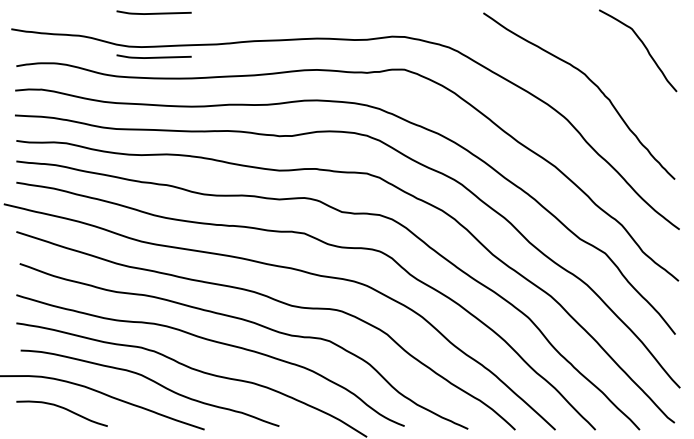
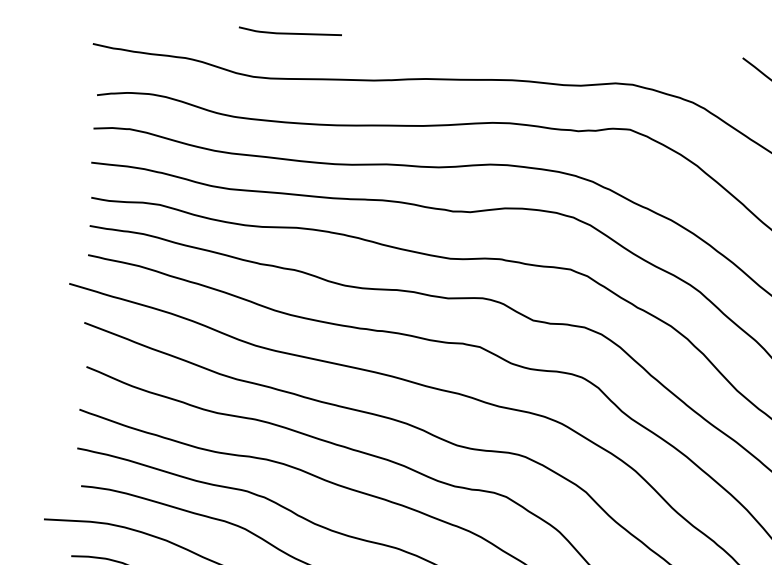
curve: (153, 56) -> (286, 92), removed

